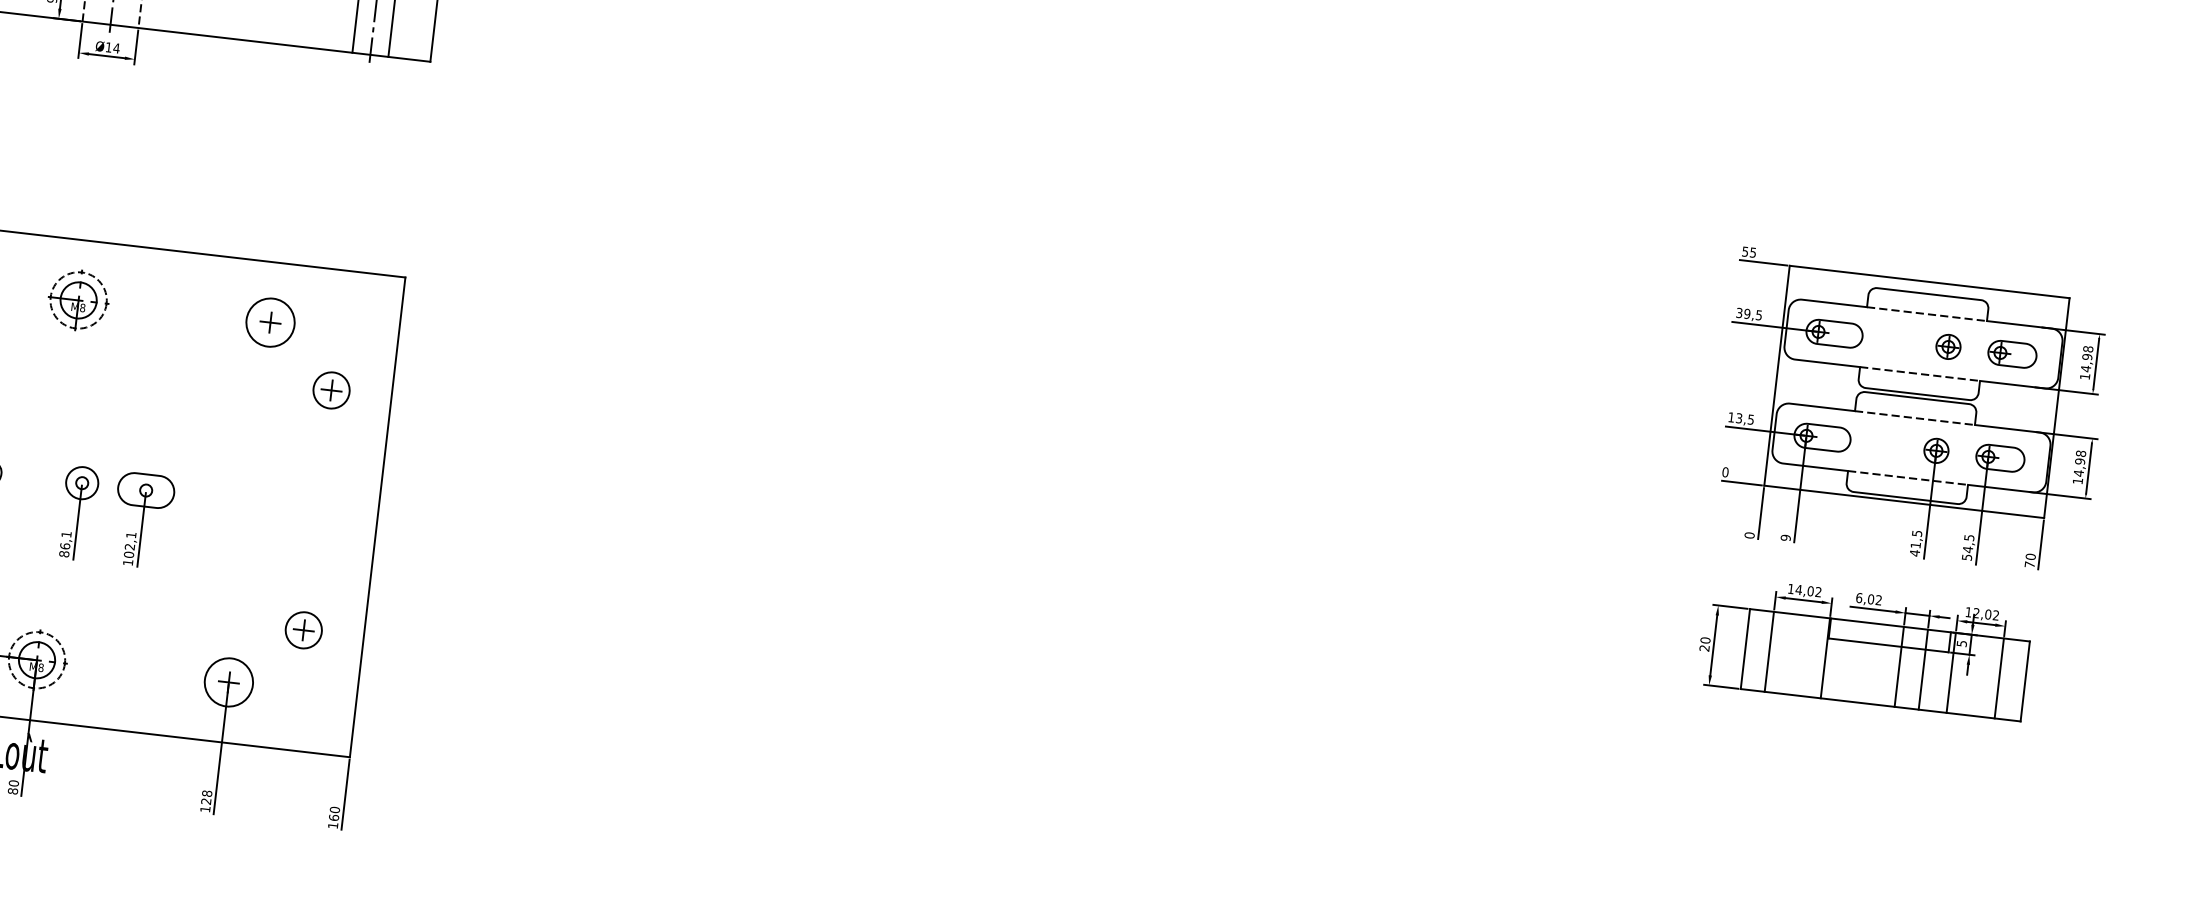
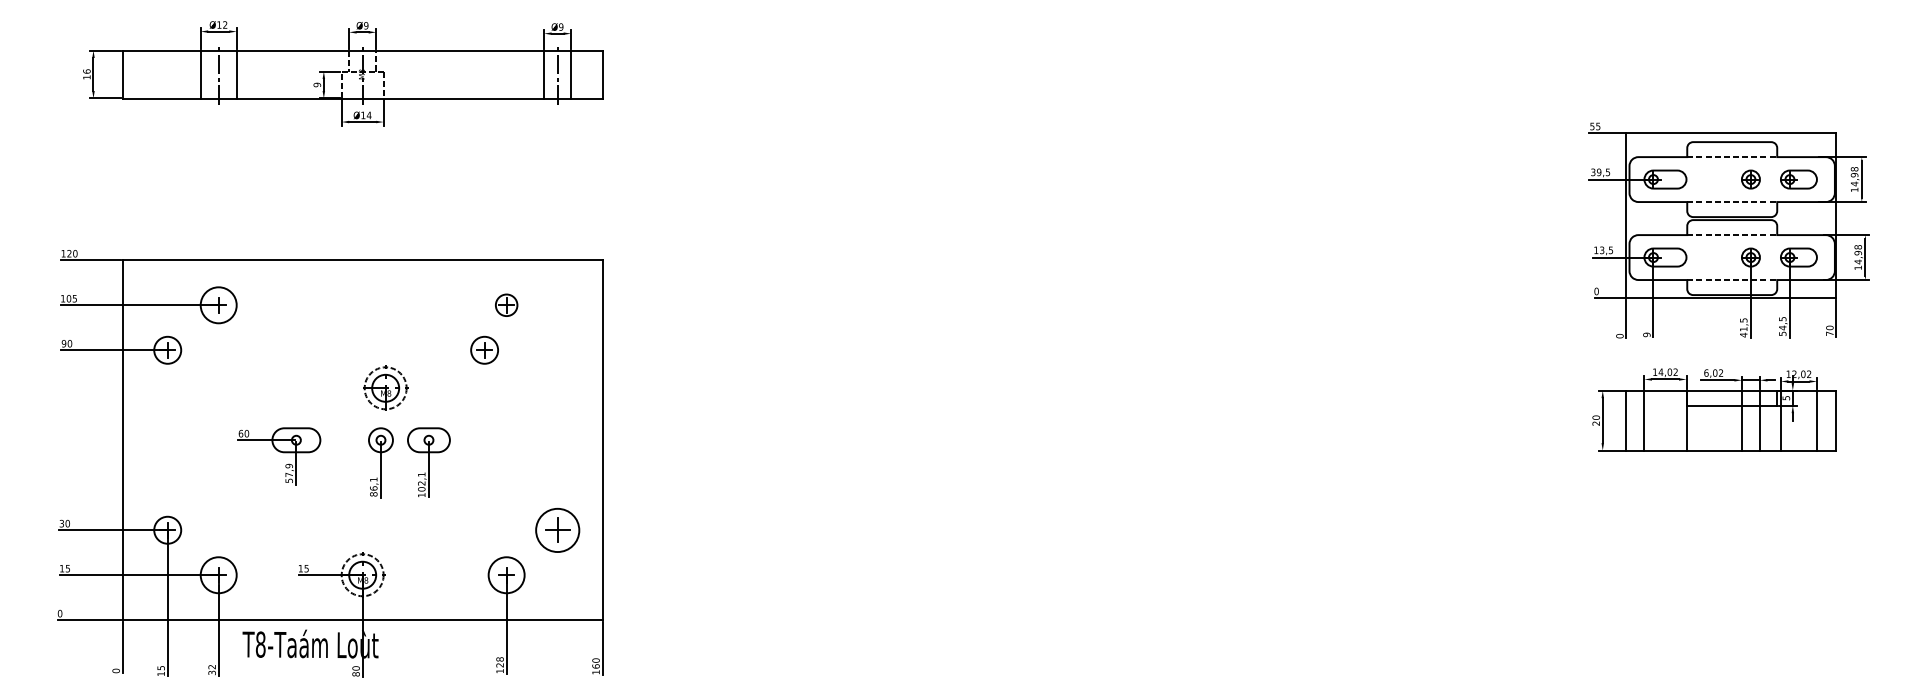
part: (78, 299) -> (385, 387), moved
circle: (270, 322) -> (506, 305), size x0.6
part: (331, 389) -> (484, 349), moved
part: (303, 629) -> (557, 529), size x1.6

